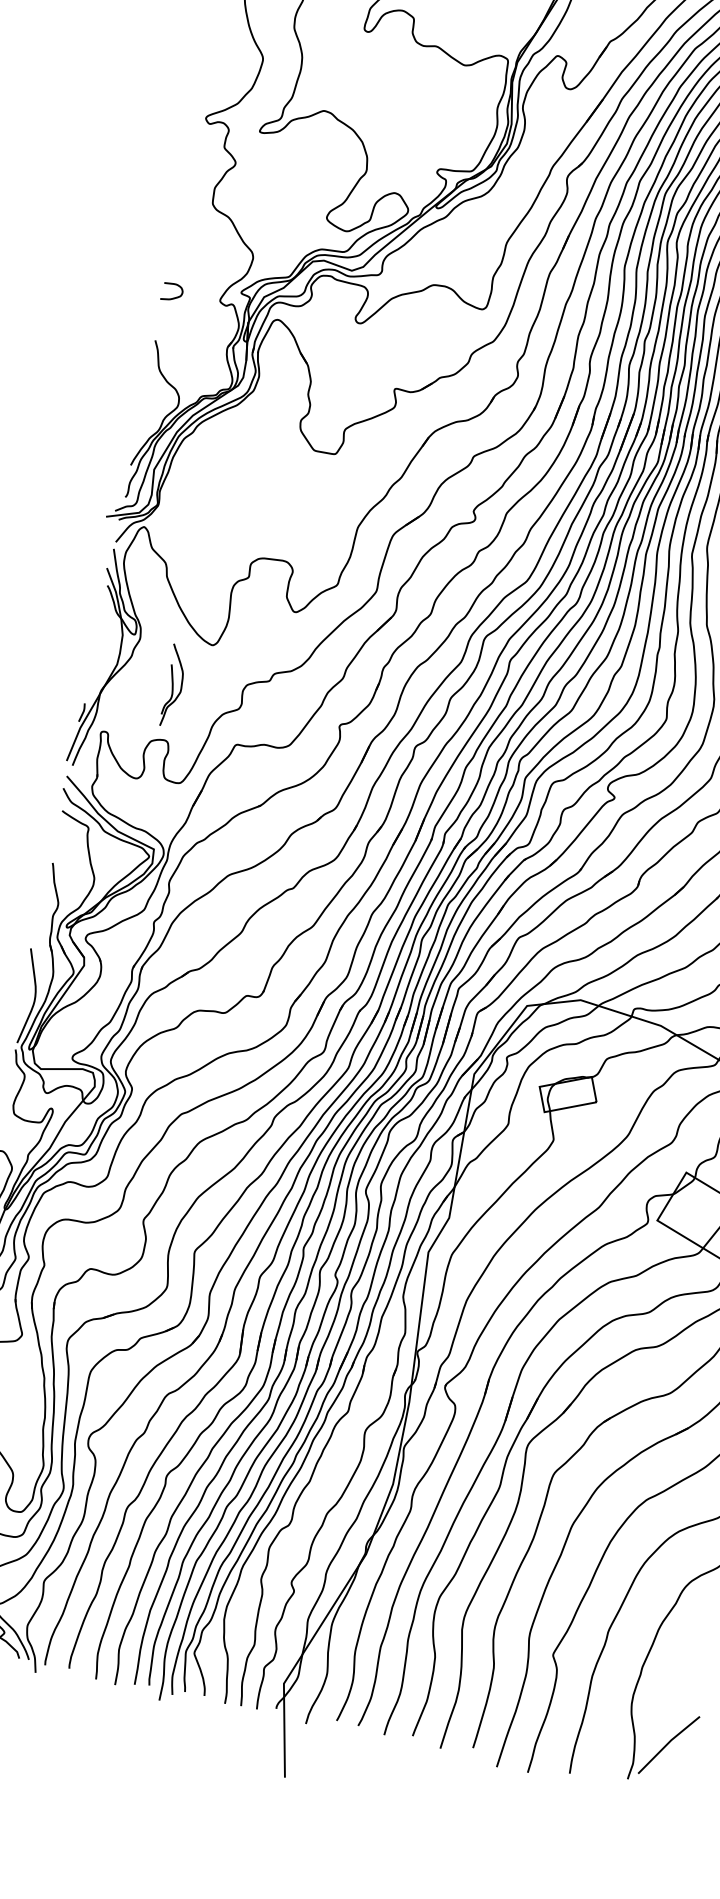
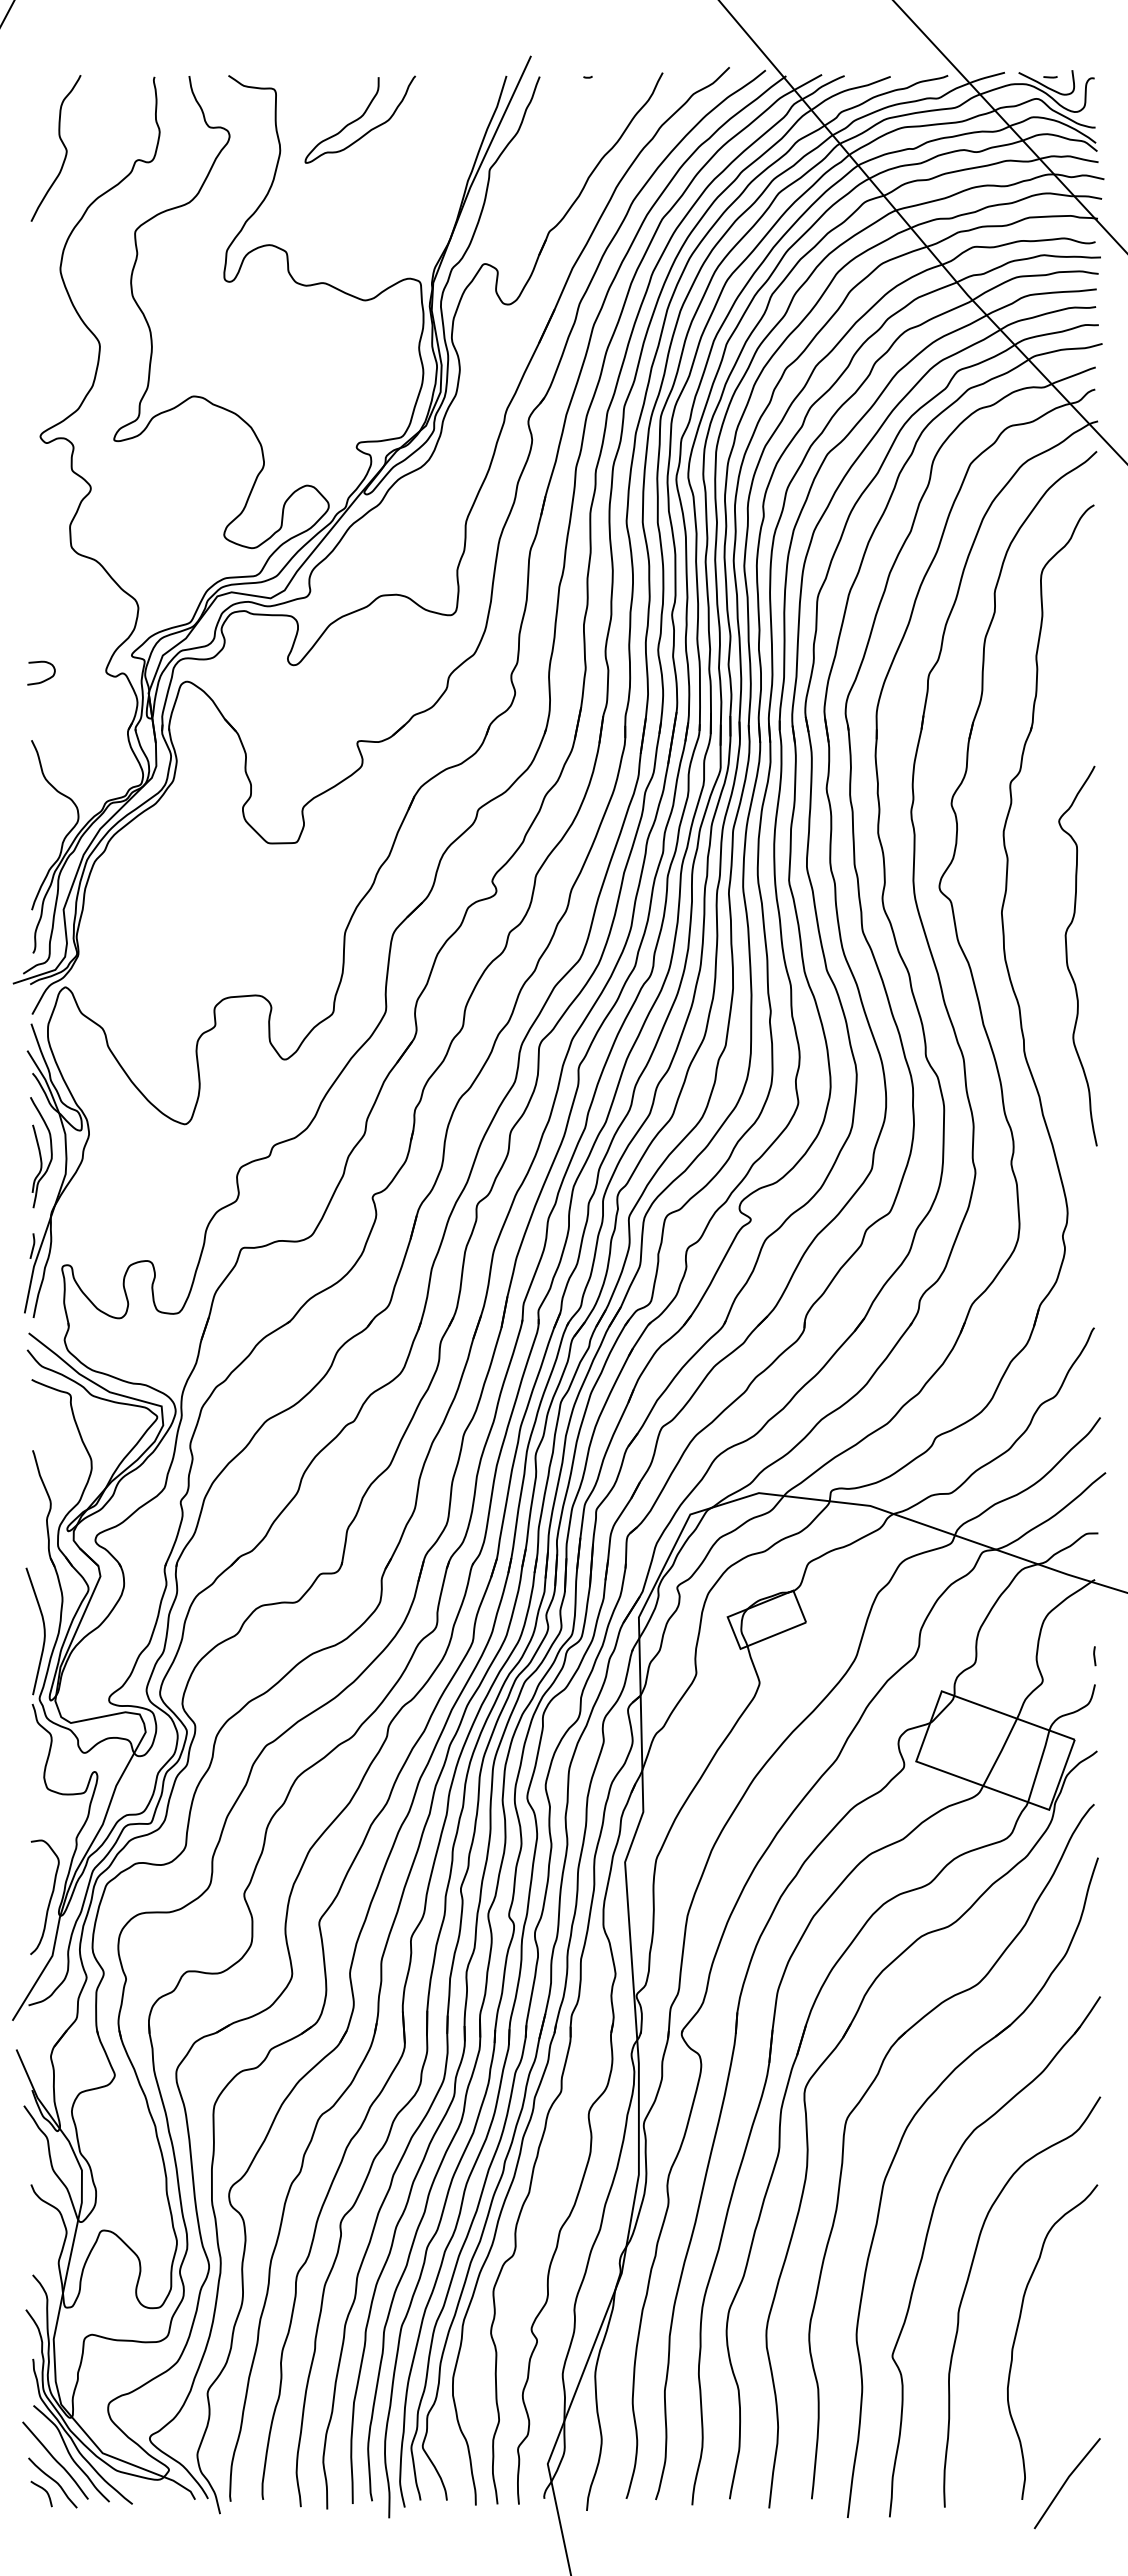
part: (173, 685) -> (41, 1152), moved
line: (668, 1744) -> (1066, 2482), moved

